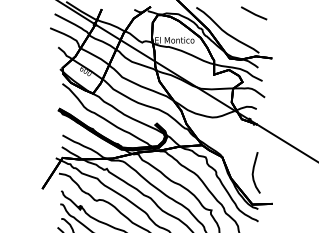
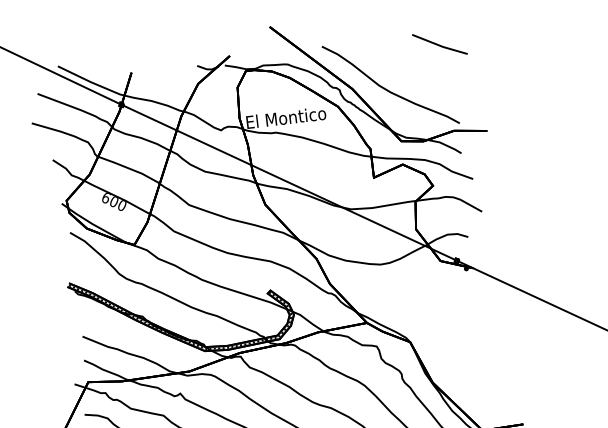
curve: (253, 172) -> (476, 365), removed

